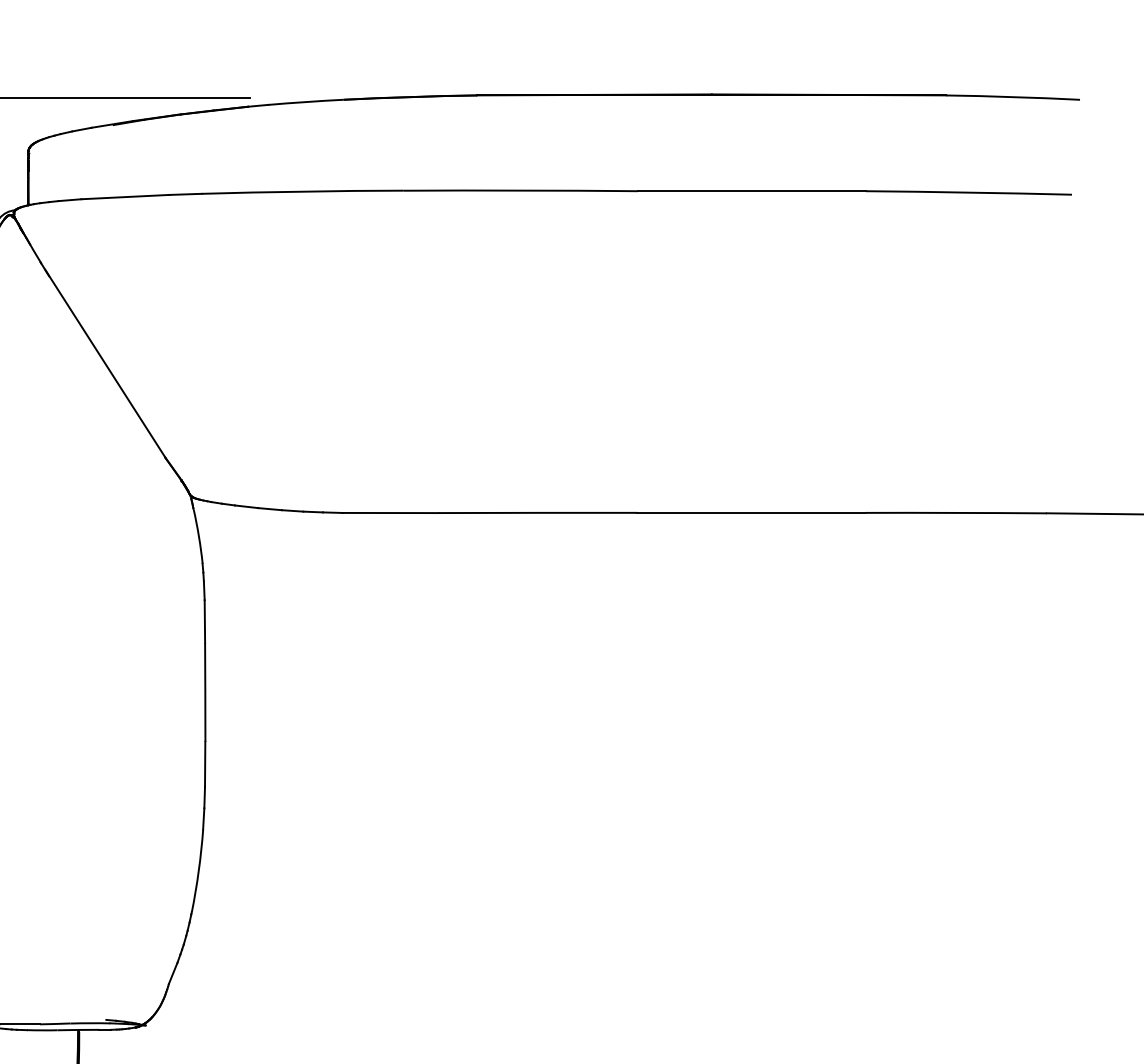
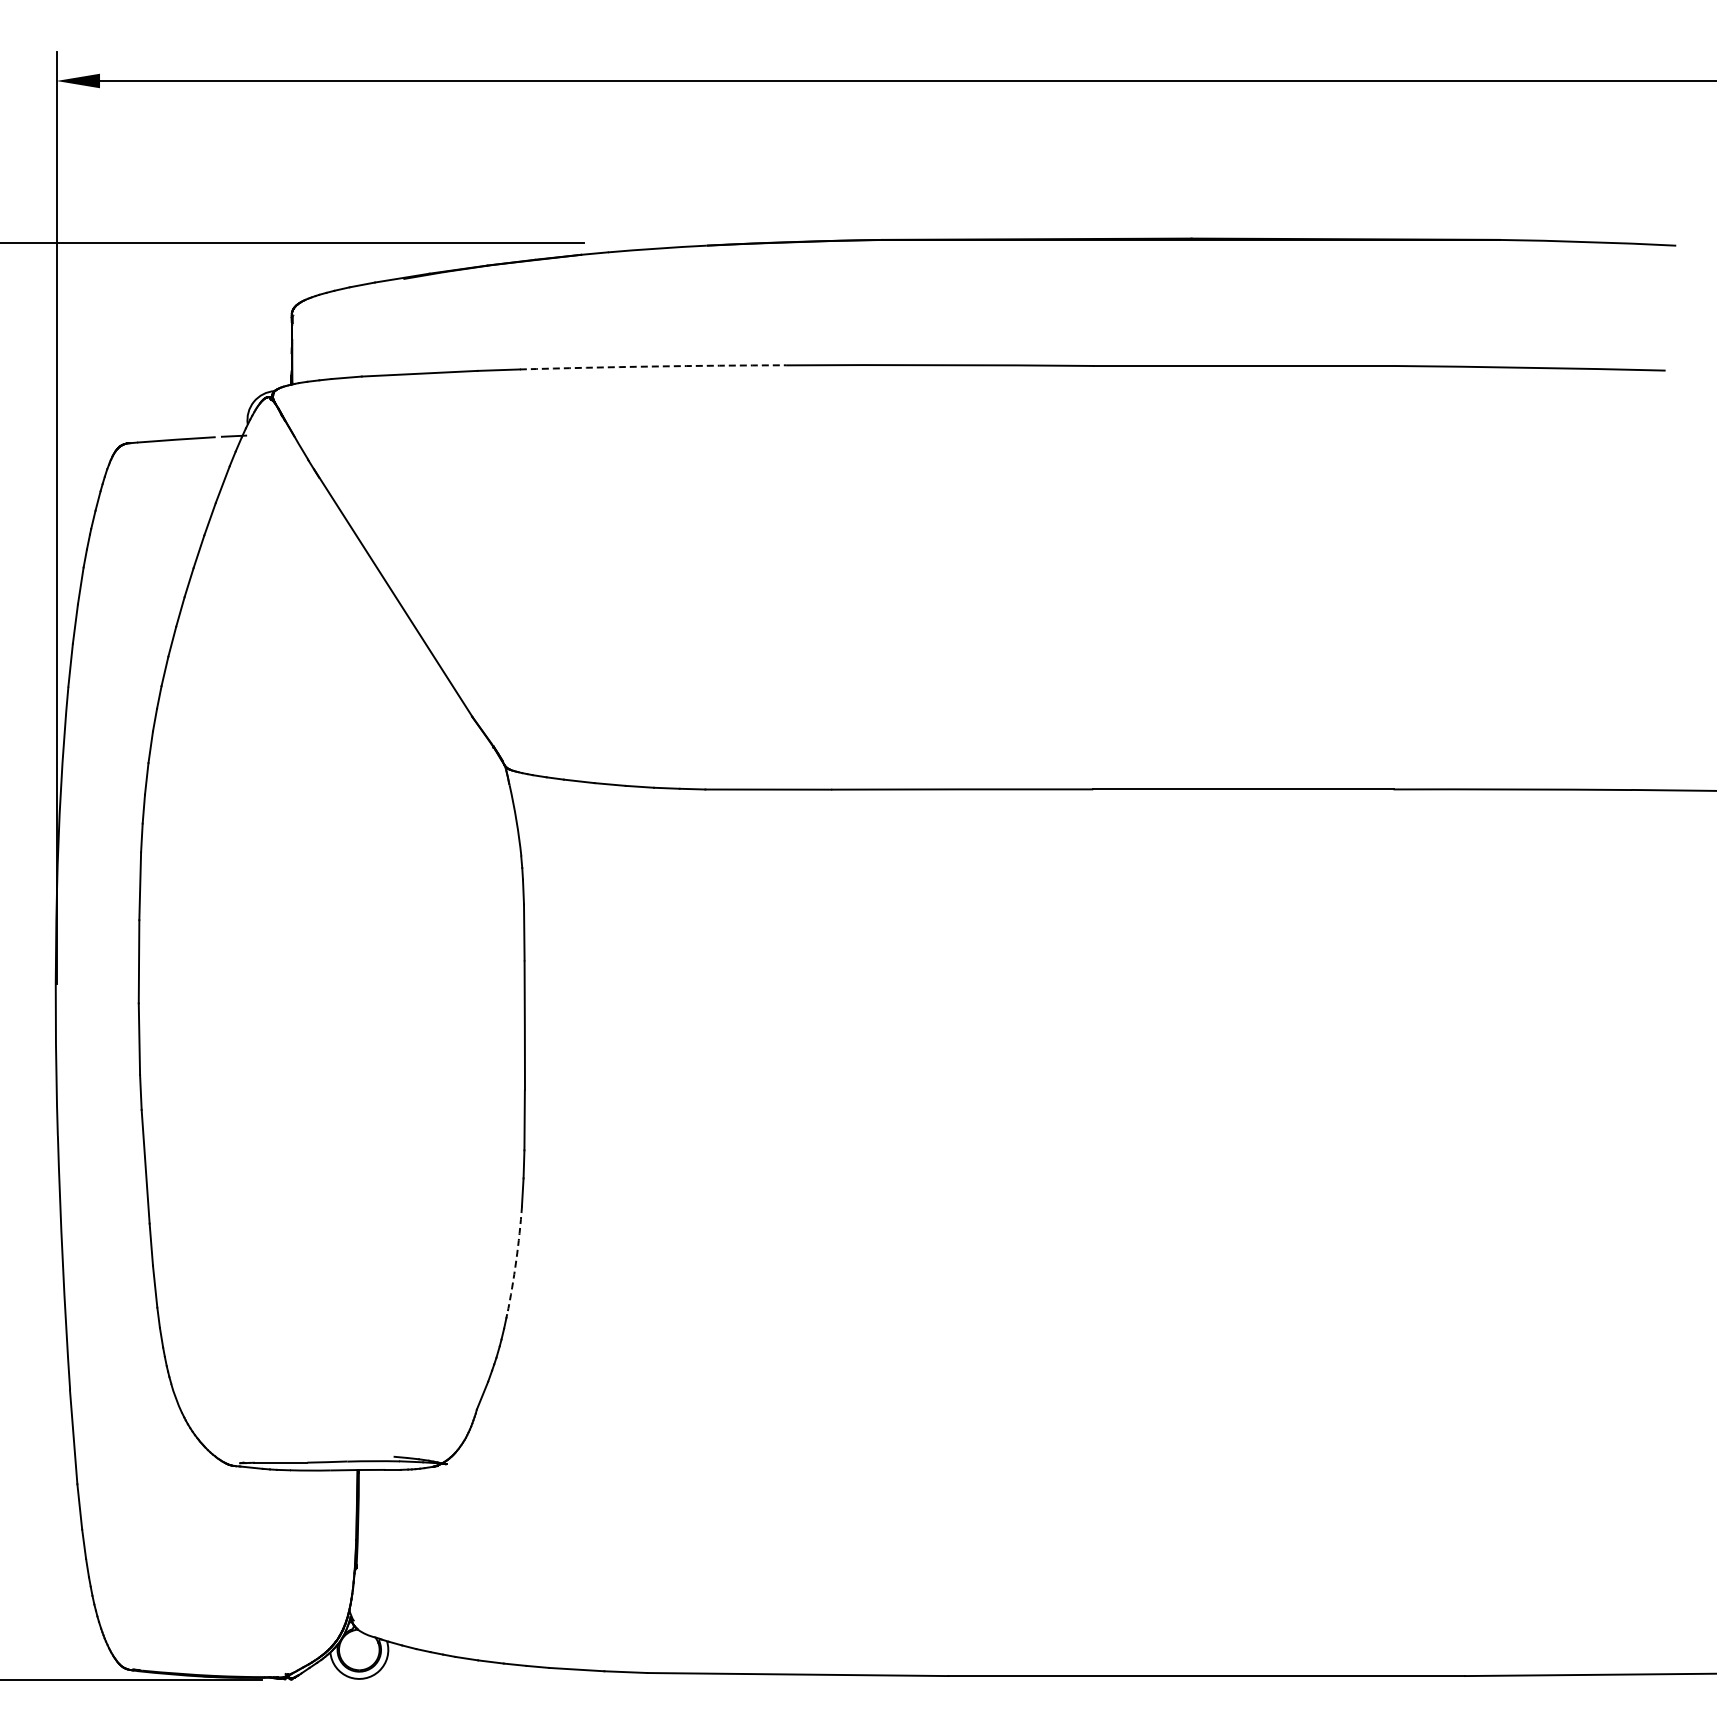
arc: (302, 191) -> (652, 366), solid -> dashed
arc: (198, 870) -> (516, 1260), solid -> dashed

